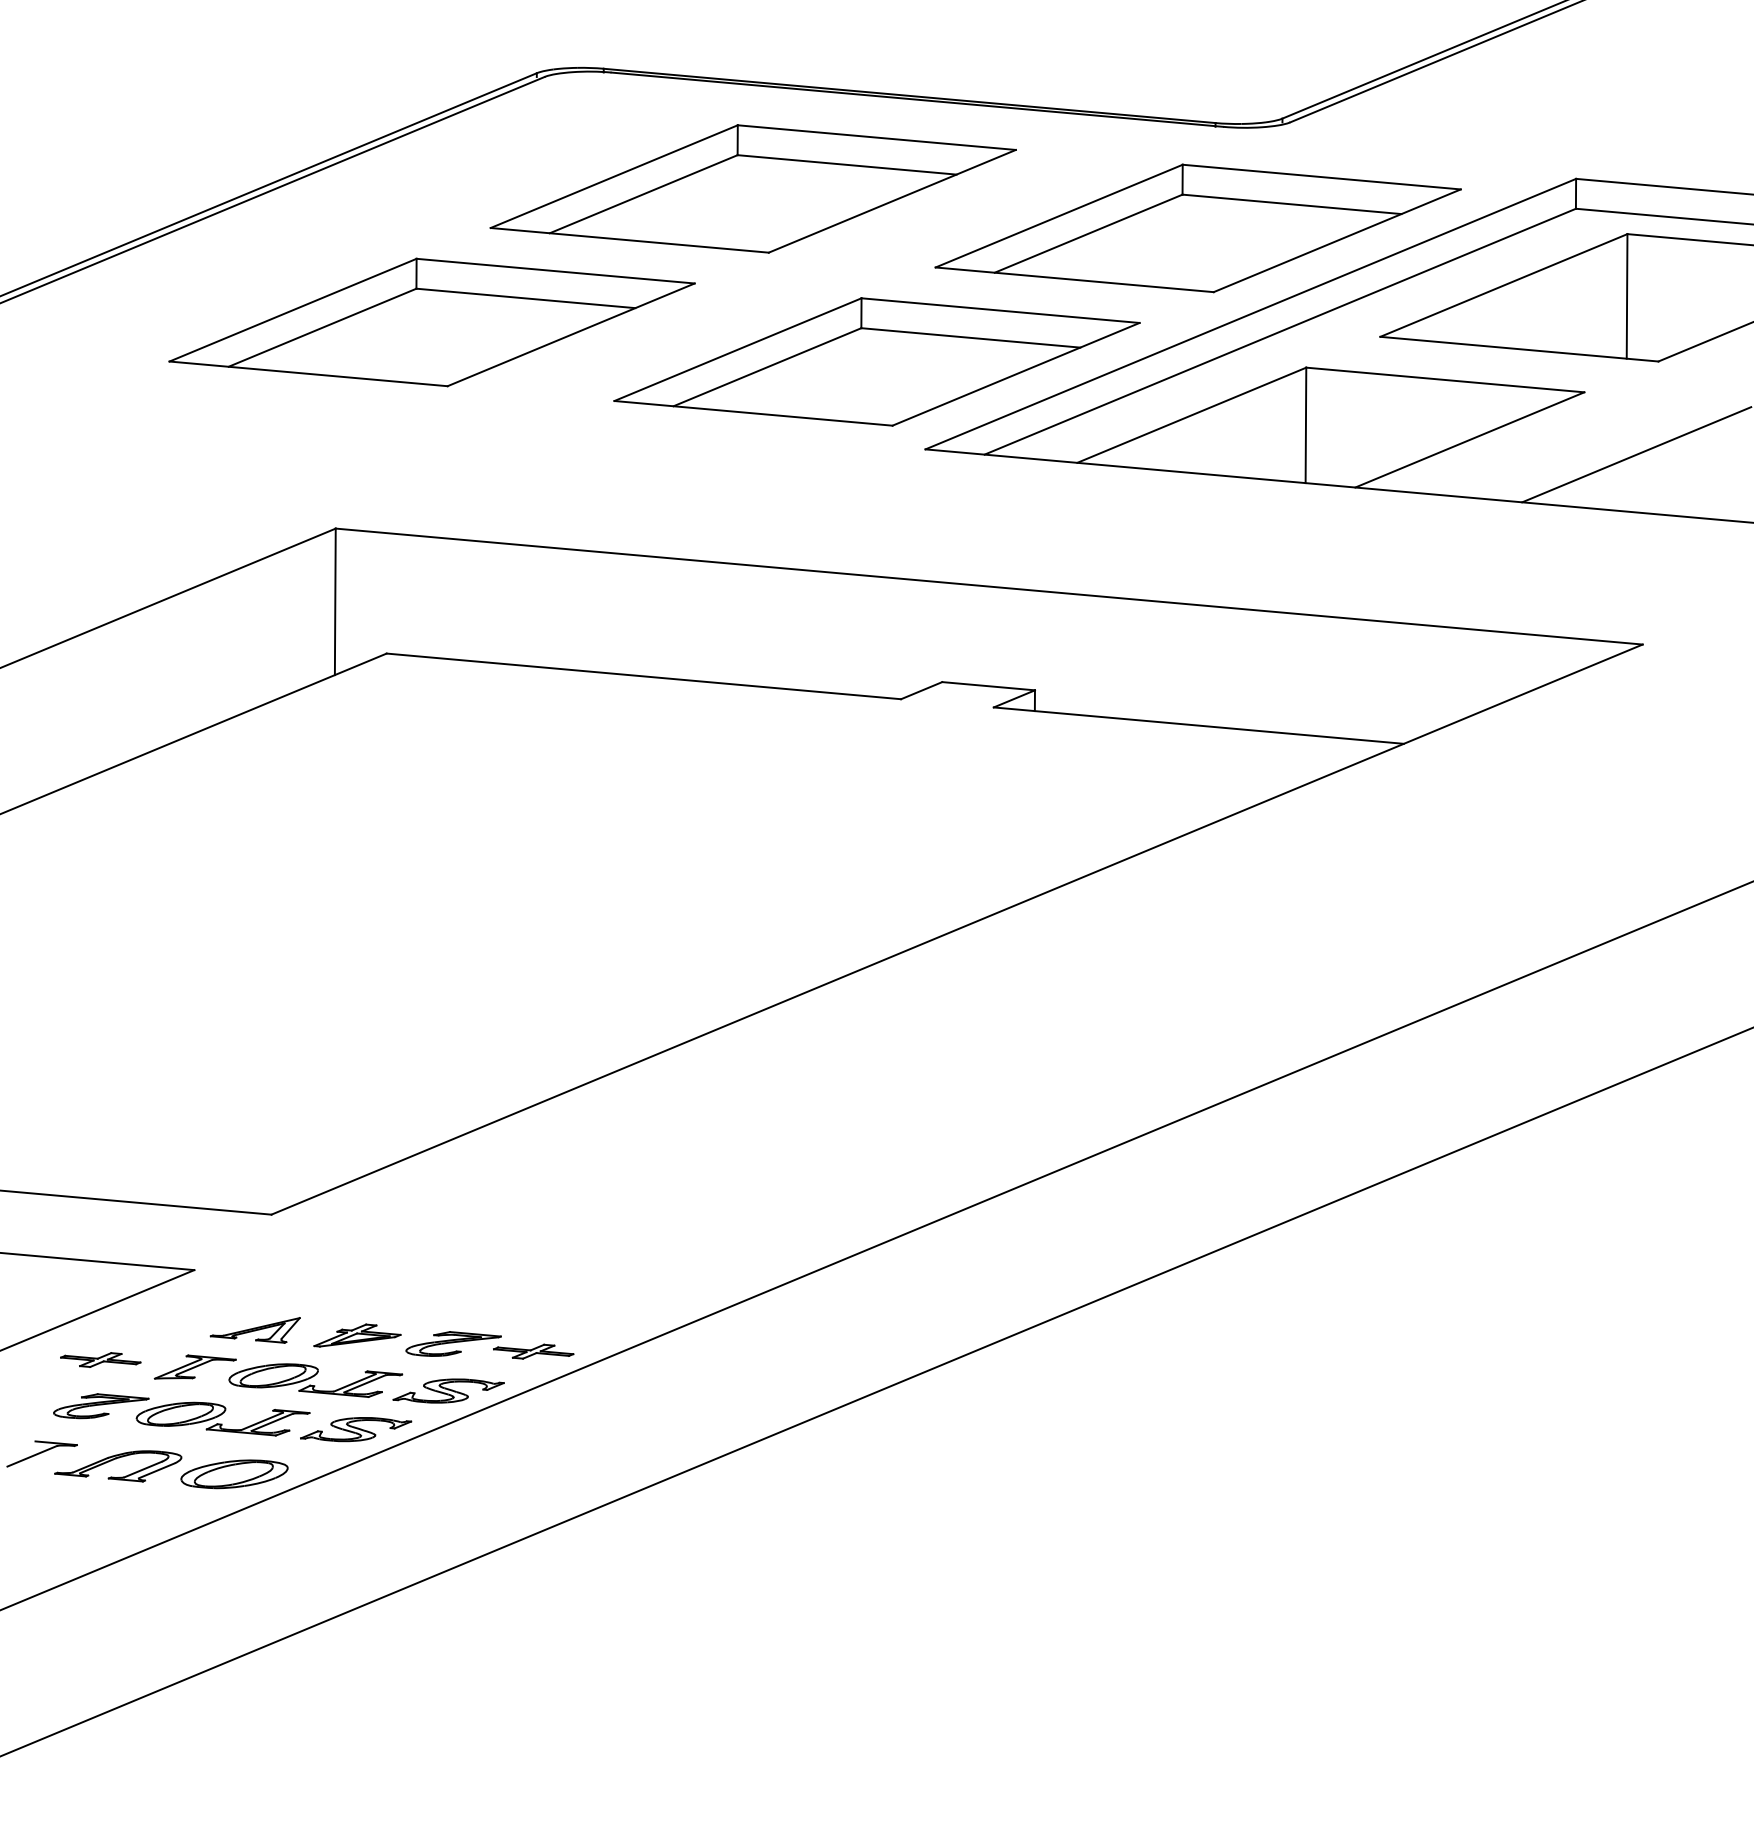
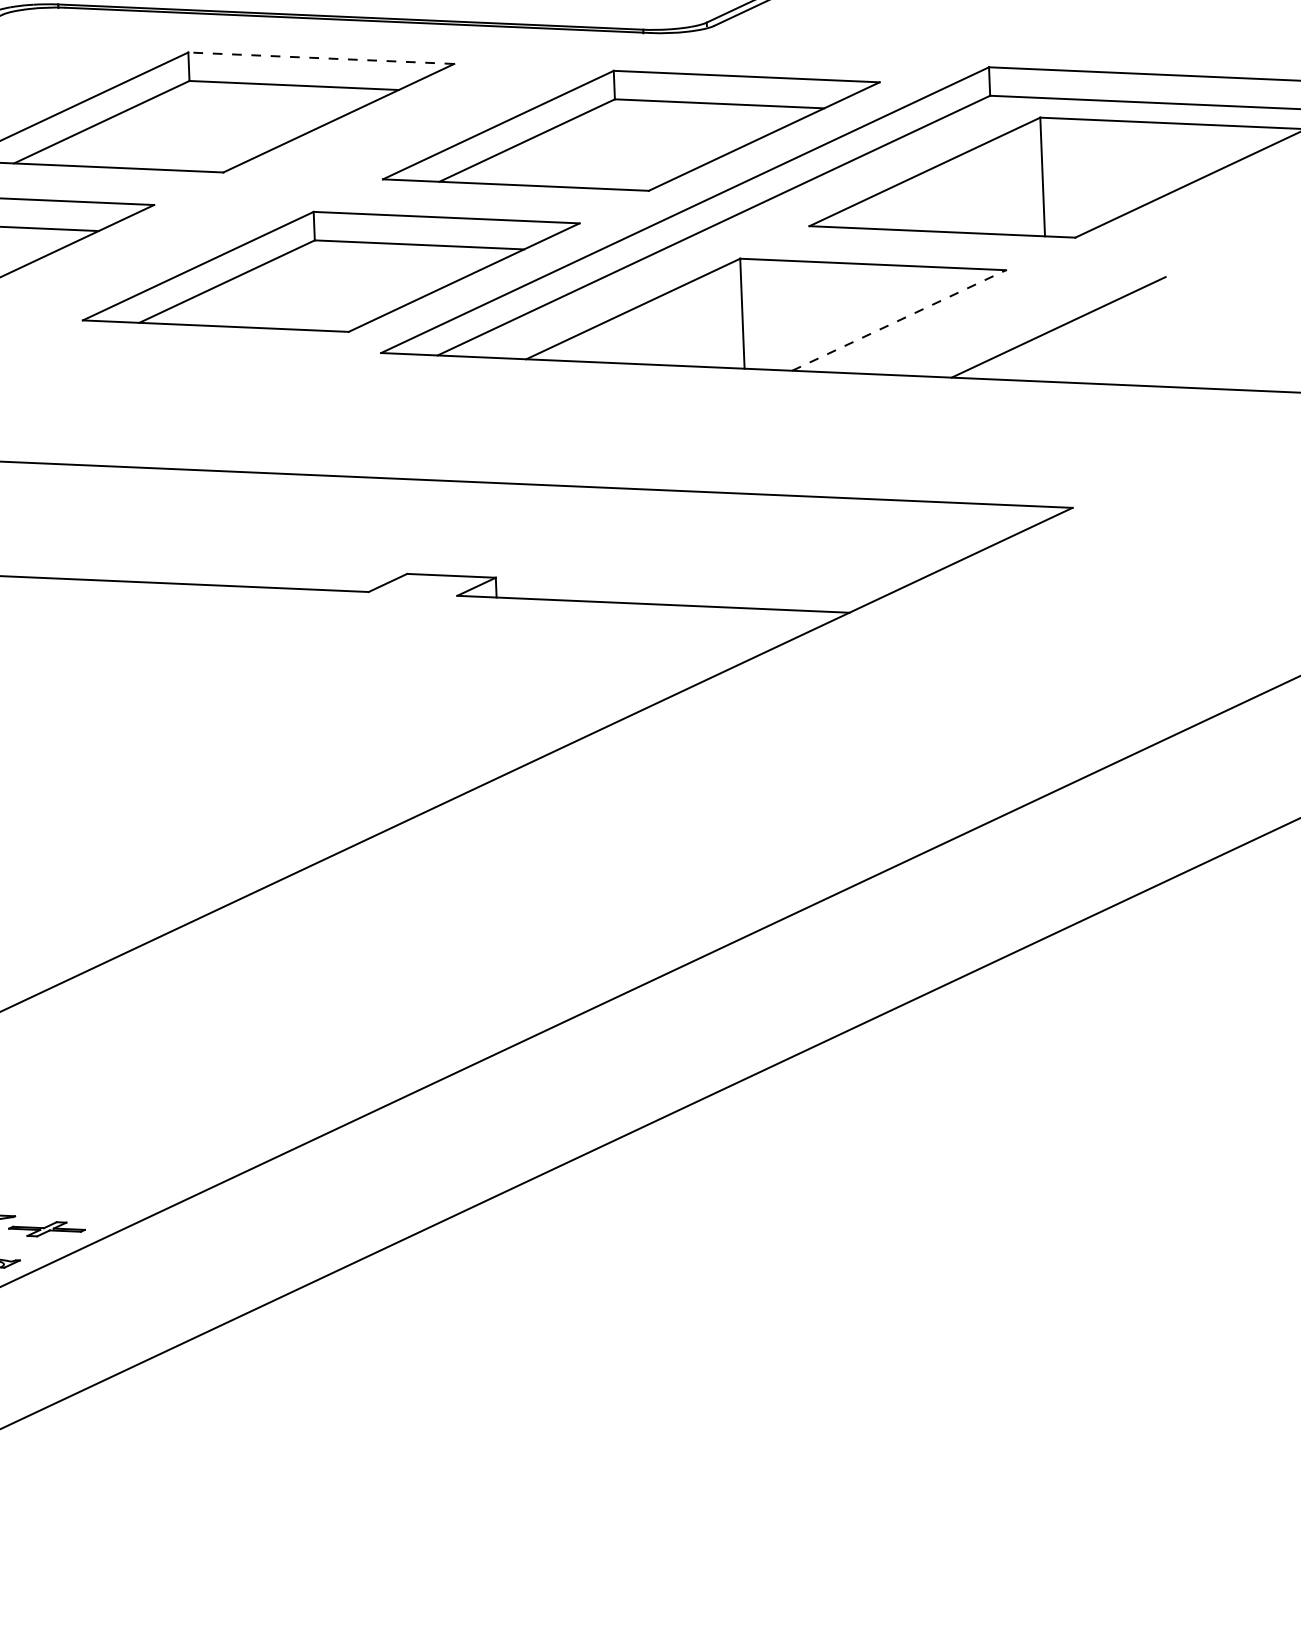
line: (876, 137) -> (320, 58), solid -> dashed
line: (1469, 439) -> (898, 320), solid -> dashed

